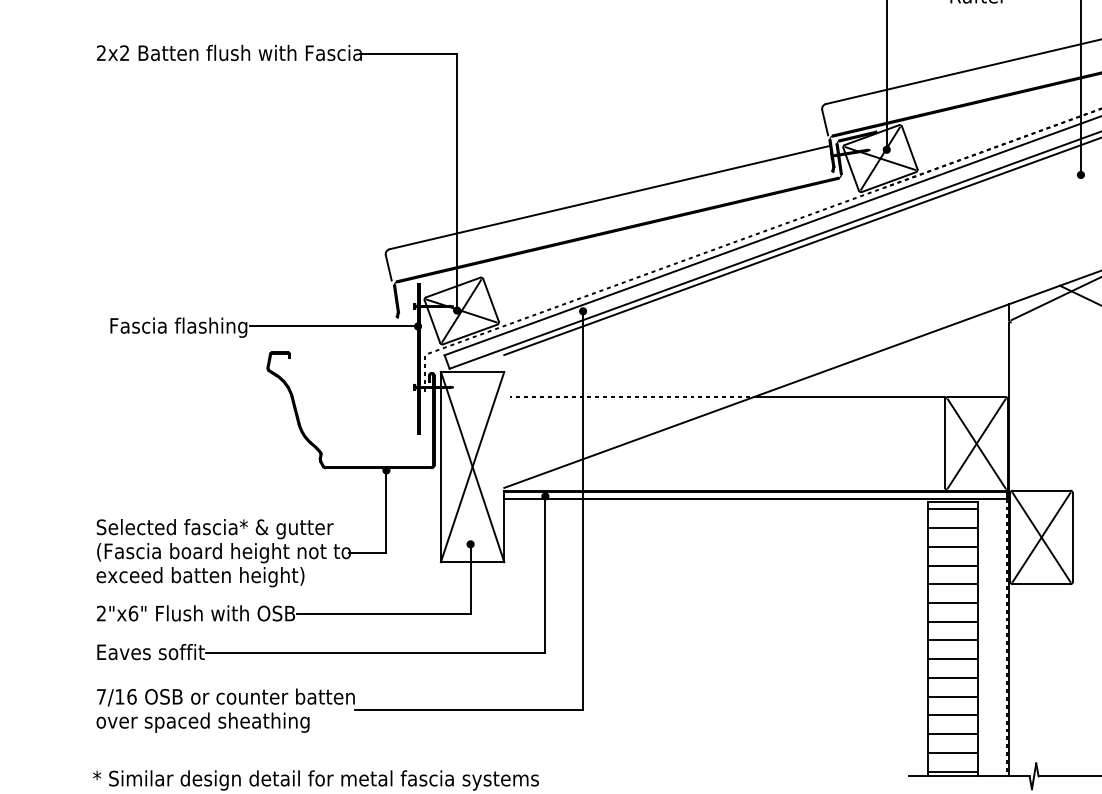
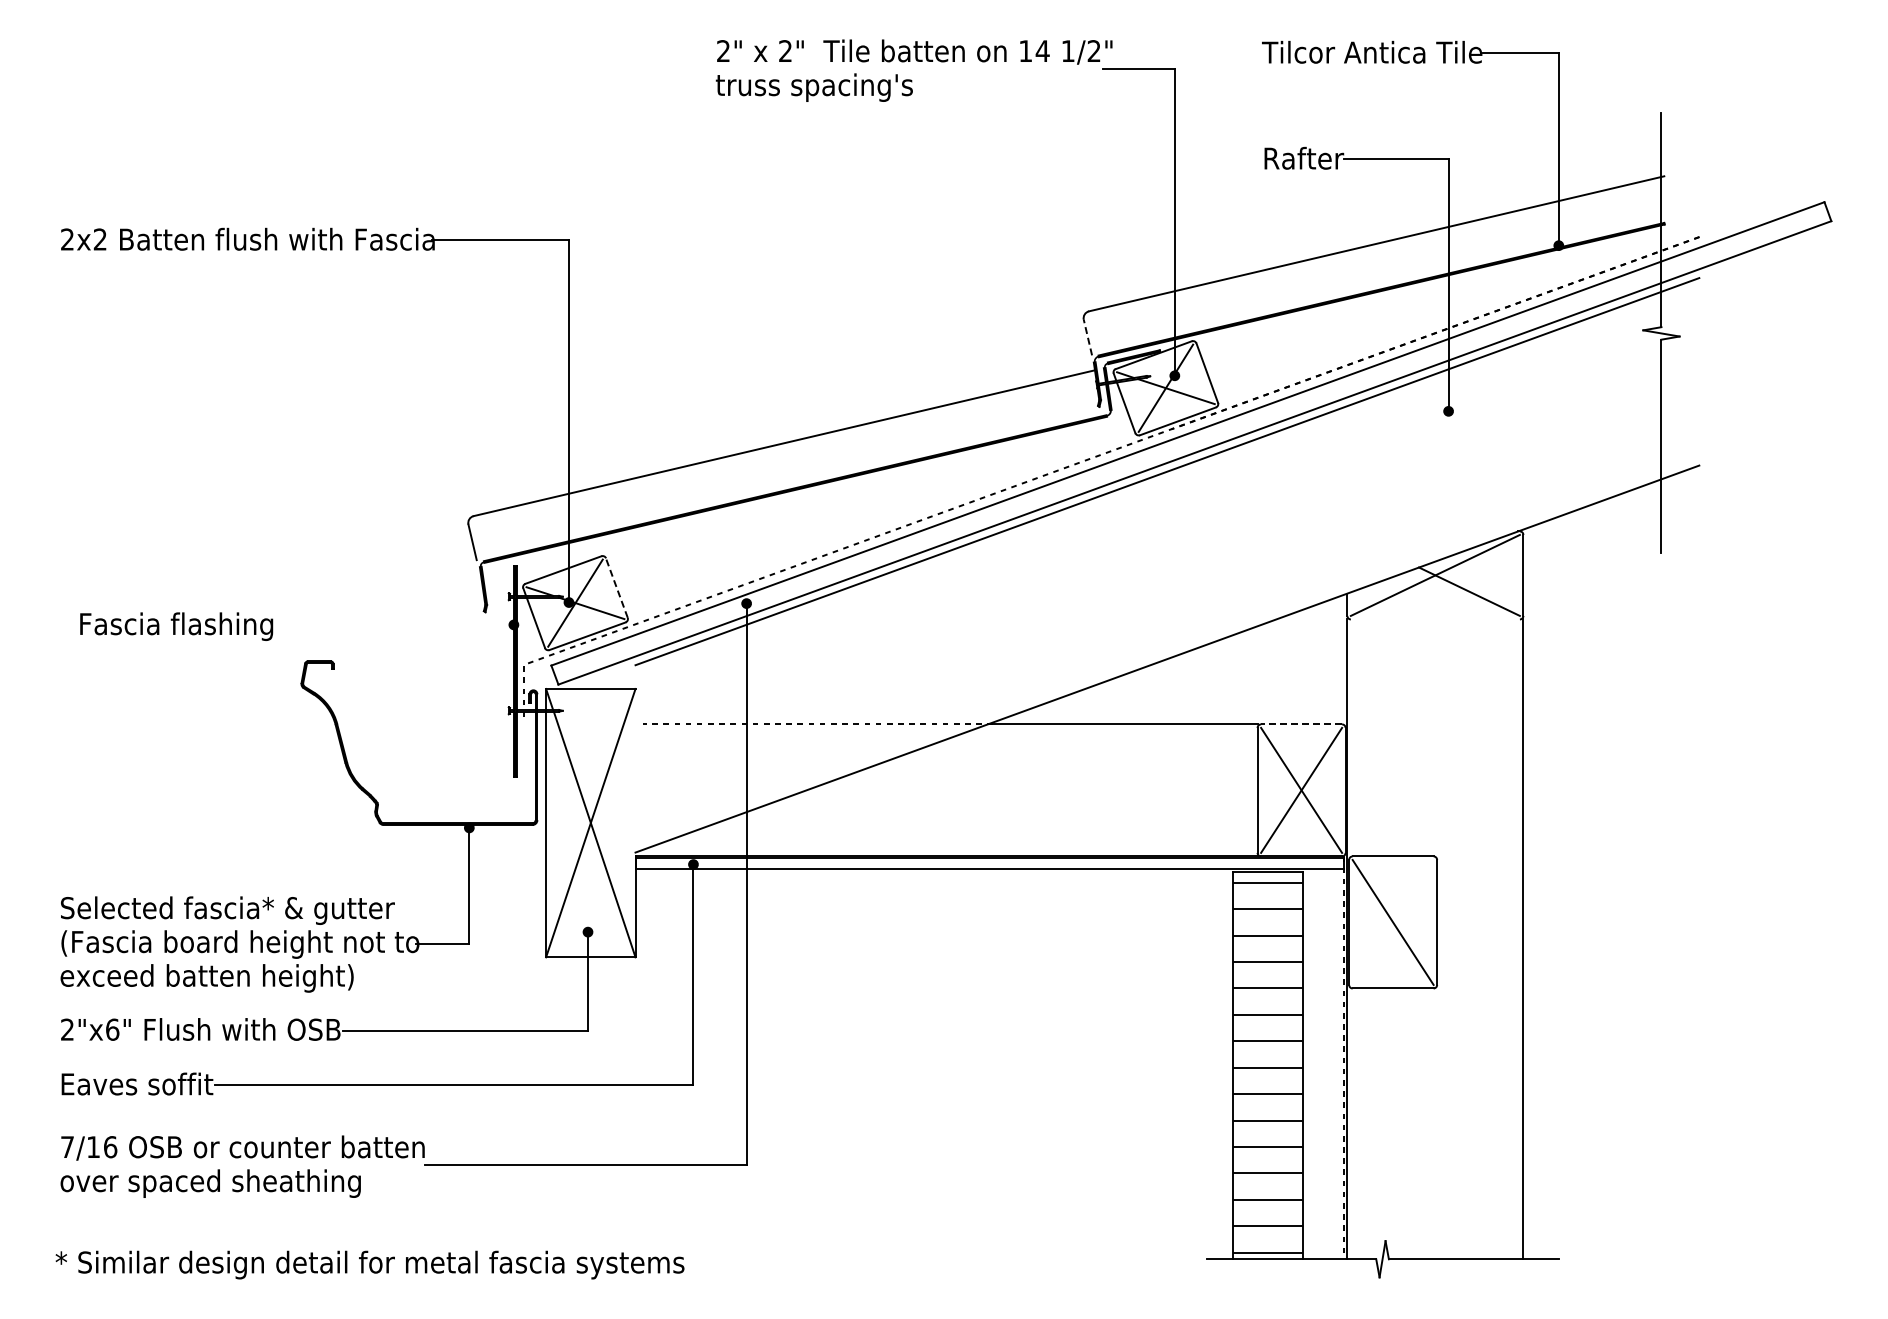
line: (824, 122) -> (1087, 337), solid -> dashed
line: (490, 300) -> (616, 588), solid -> dashed
line: (334, 326) -> (395, 624), removed
line: (976, 397) -> (1301, 724), solid -> dashed
line: (1041, 536) -> (1392, 921), removed

